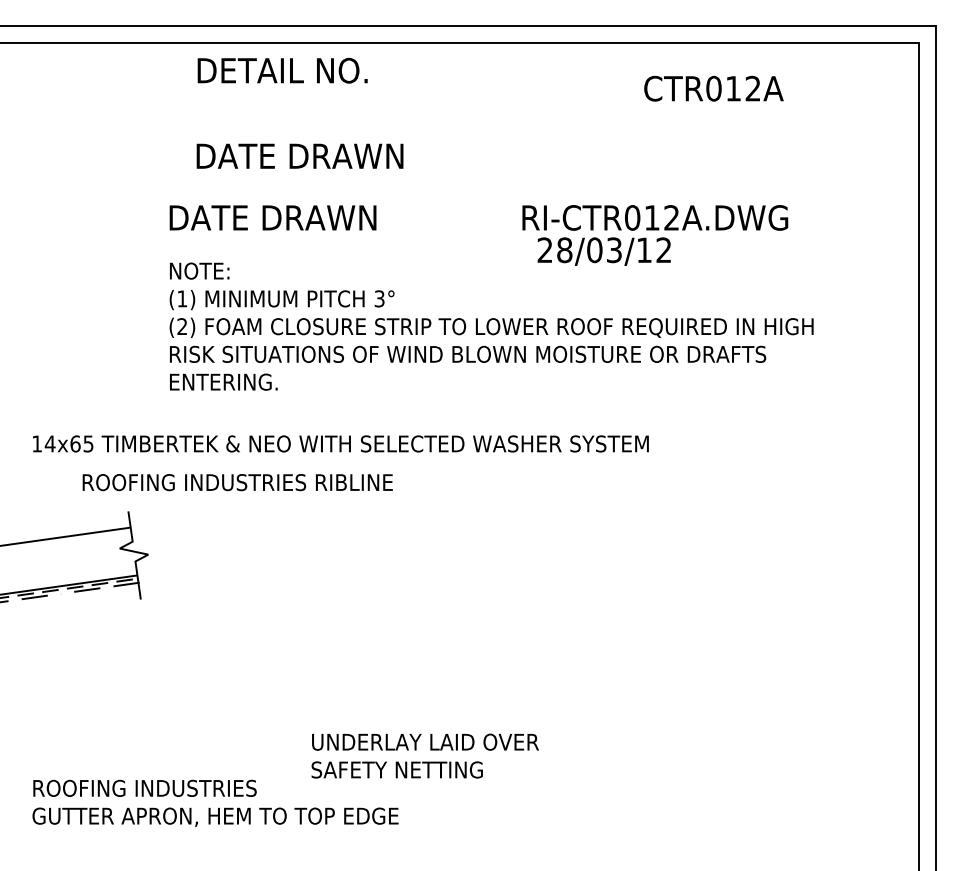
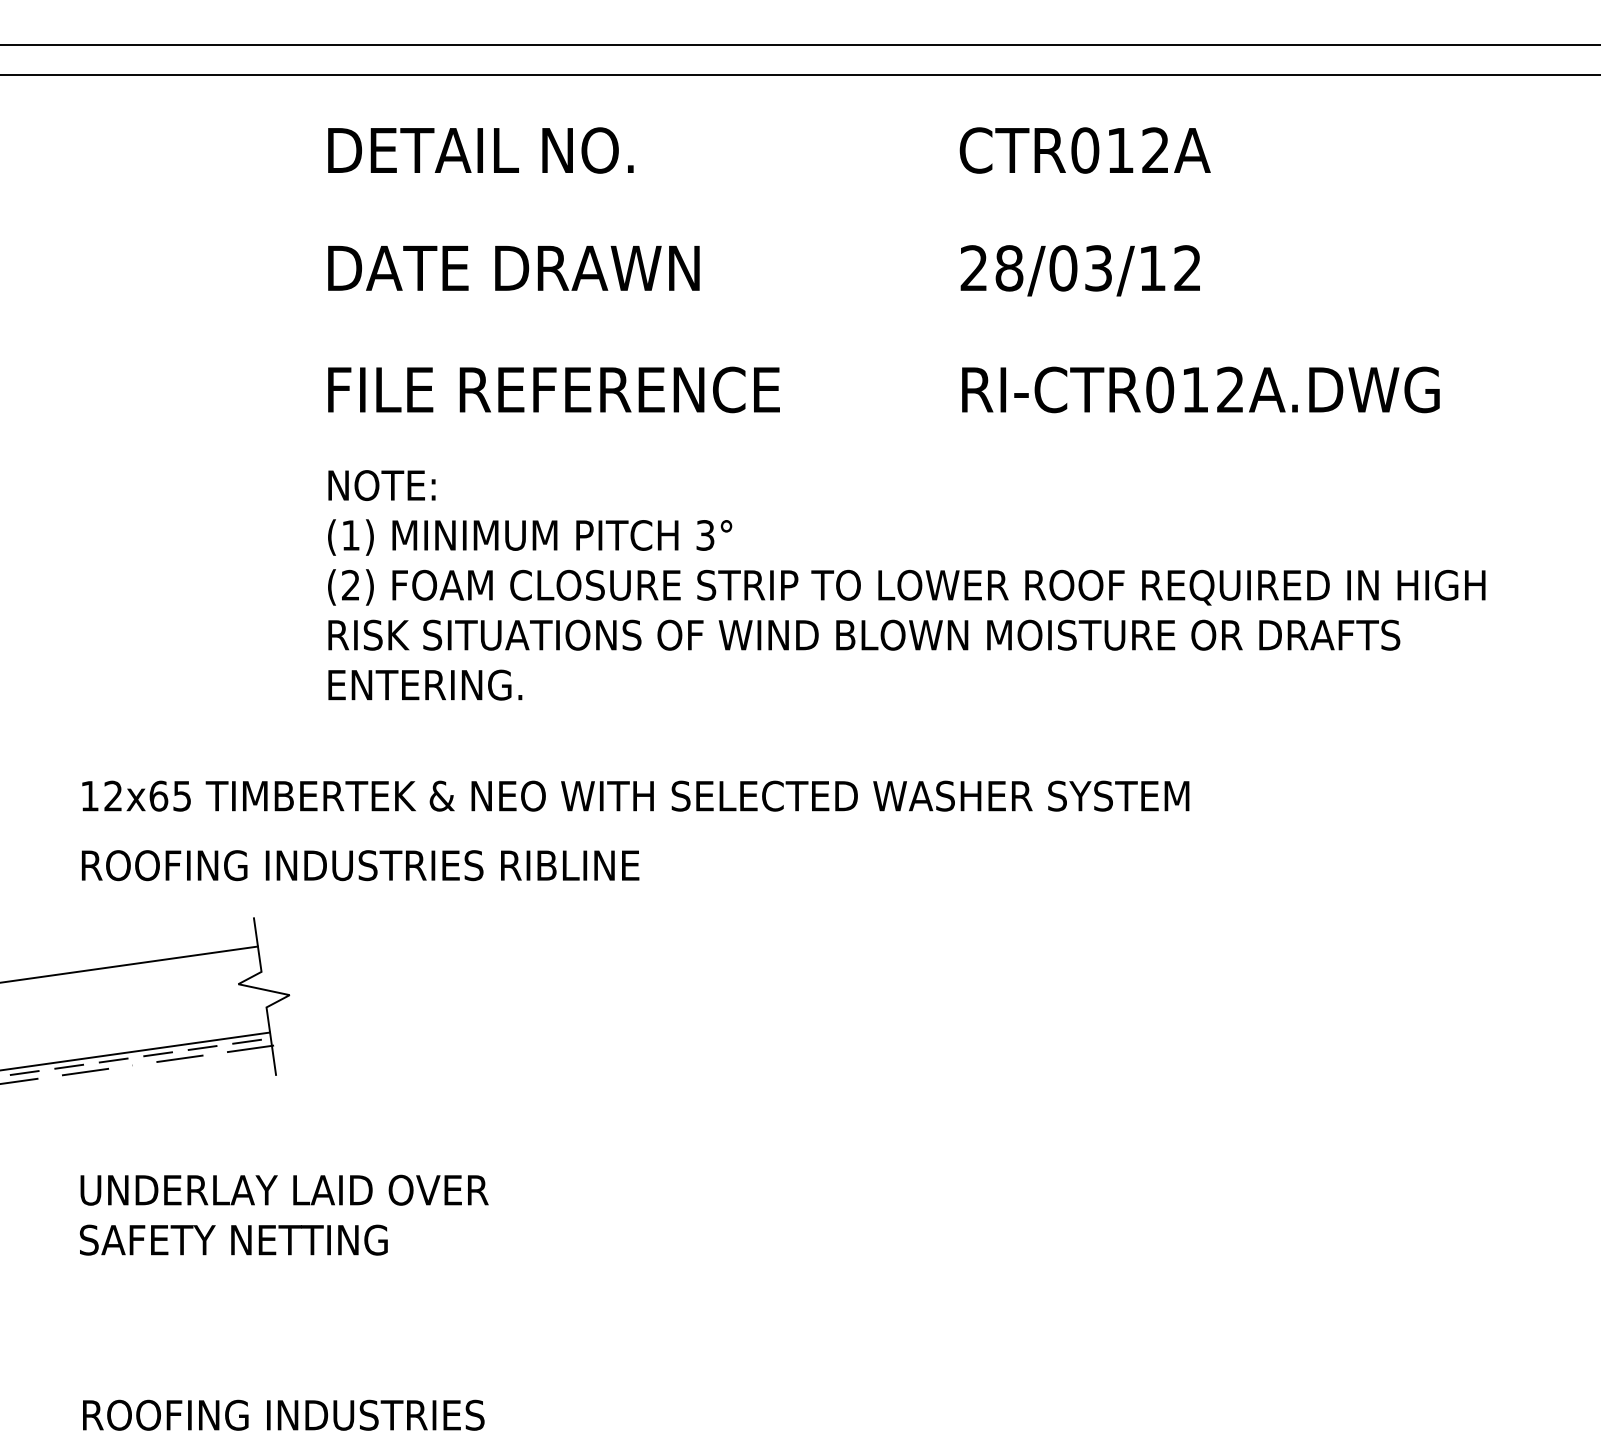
text: (282, 70) -> (480, 150), moved
text: (713, 88) -> (1084, 150), moved
text: (299, 155) -> (512, 266), moved
text: (296, 217) -> (555, 389), DATE DRAWN -> FILE REFERENCE
text: (603, 251) -> (1079, 270), moved
text: (49, 443) -> (112, 795), 14x65 -> 12x65
text: (237, 482) -> (360, 865), moved
text: (424, 755) -> (282, 1214), moved

